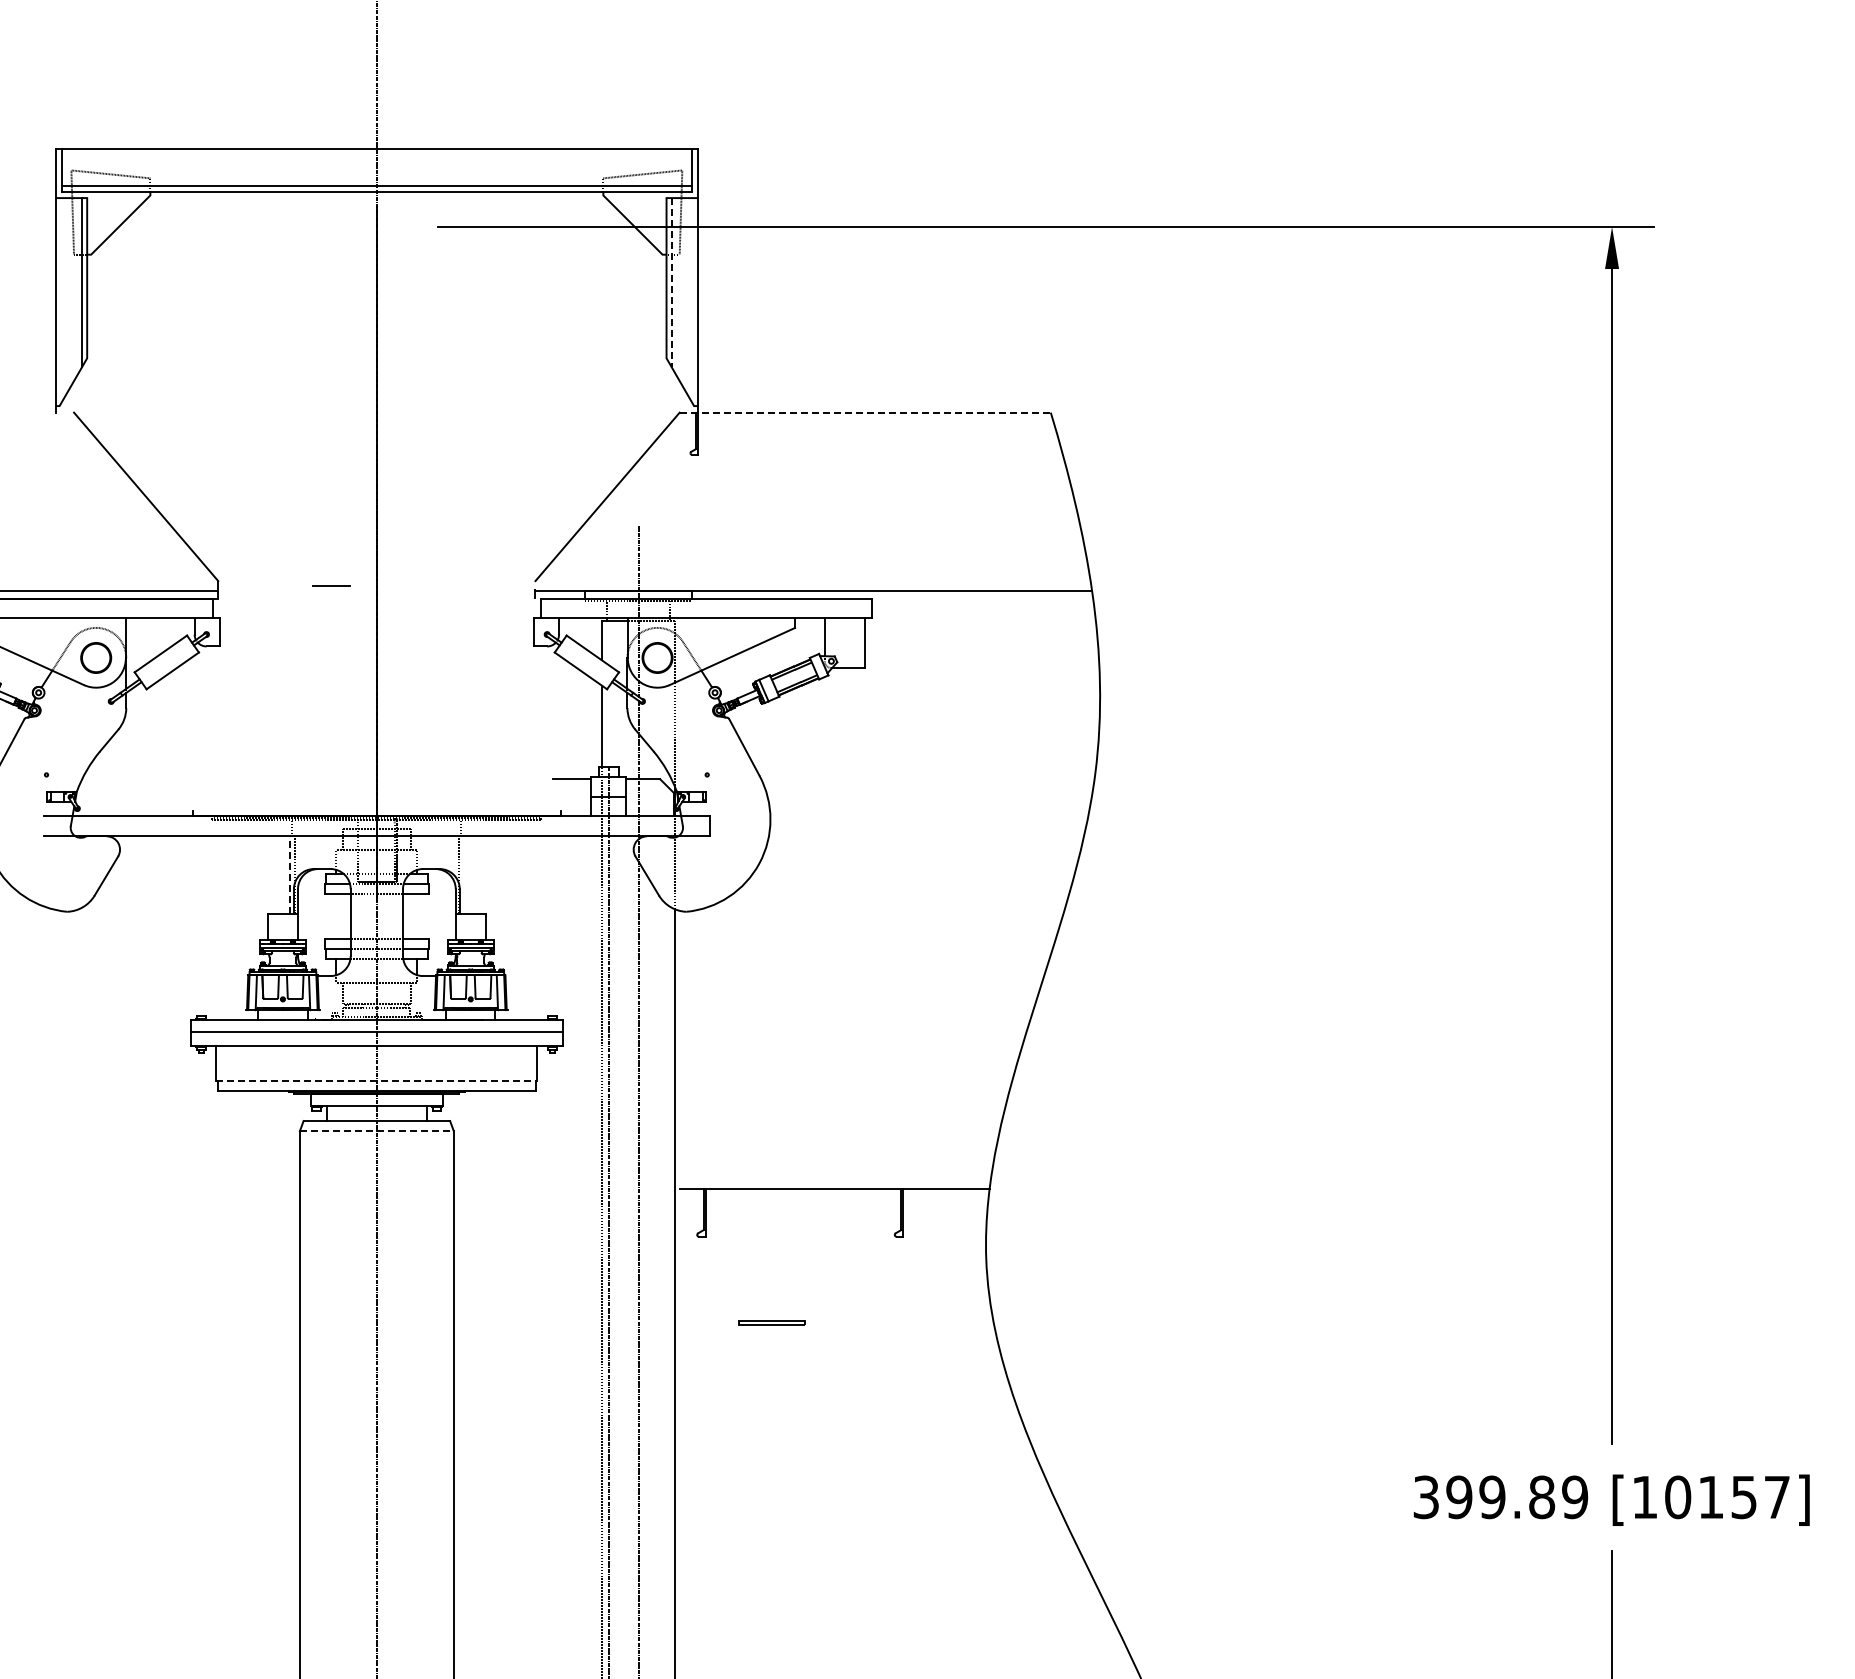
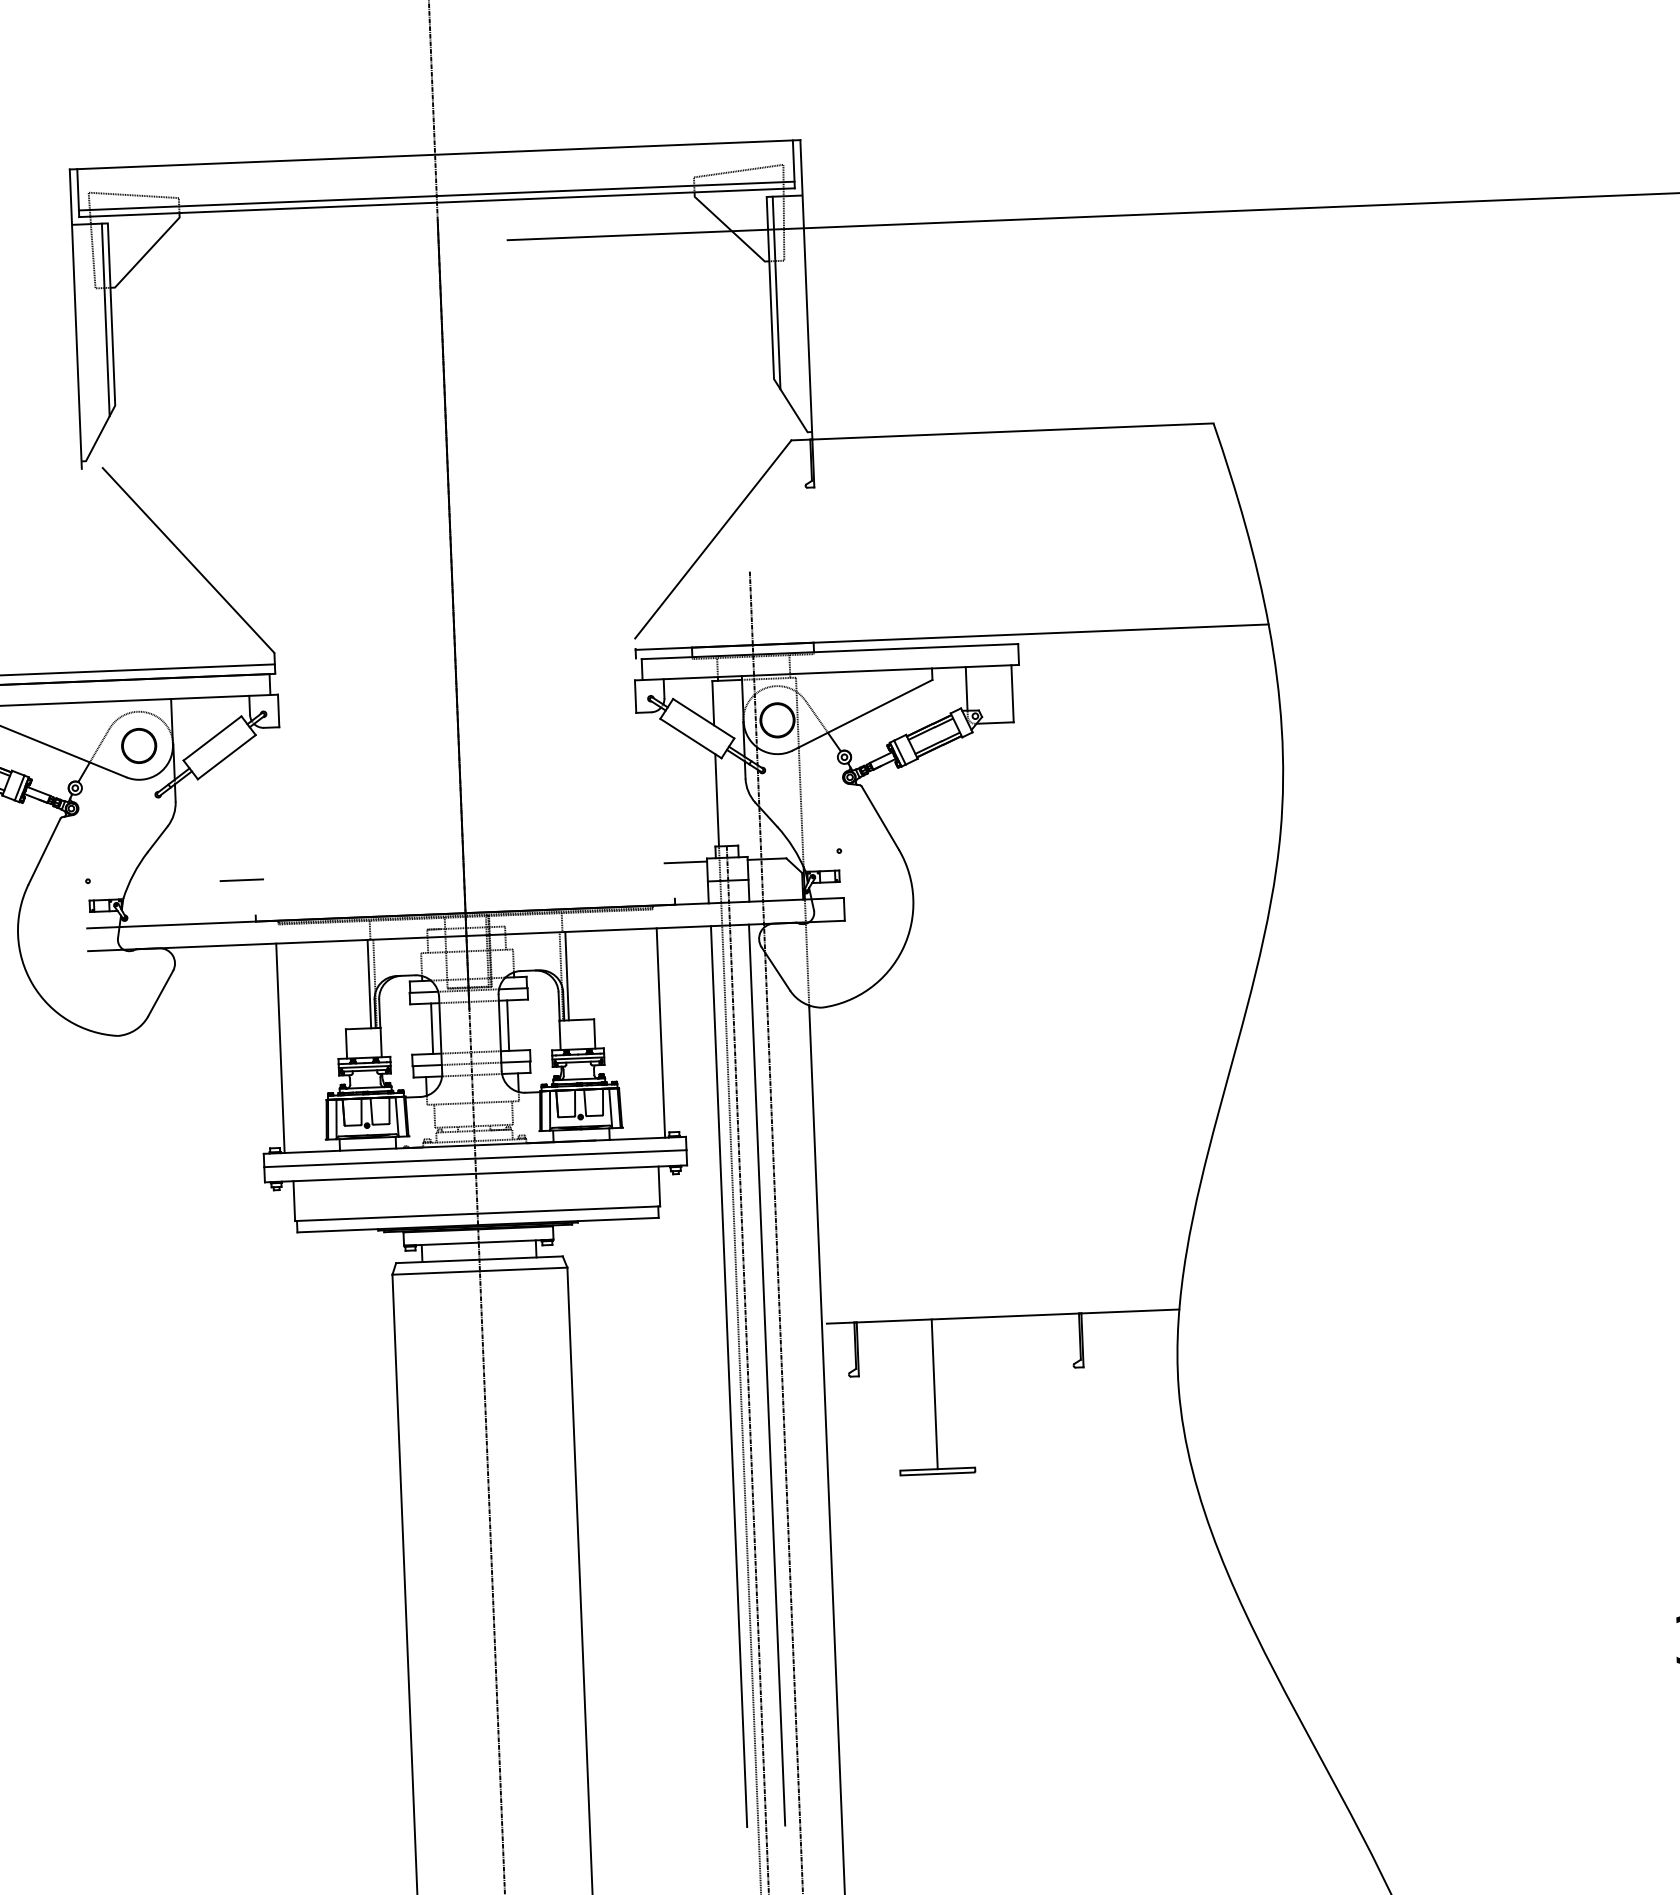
line: (671, 282) -> (776, 292), dashed -> solid
line: (865, 412) -> (1002, 431), dashed -> solid
line: (331, 585) -> (241, 879), moved
line: (289, 875) -> (368, 984), dashed -> solid
line: (463, 875) -> (566, 976), added
line: (343, 916) -> (432, 1028), added
line: (410, 916) -> (508, 1025), added
line: (209, 928) -> (280, 1048), added
line: (544, 928) -> (661, 1033), added
line: (376, 1080) -> (477, 1213), dashed -> solid
line: (376, 1131) -> (479, 1271), dashed -> solid
line: (591, 1232) -> (728, 1376), added
line: (625, 1232) -> (767, 1375), added
line: (771, 1255) -> (934, 1394), added

